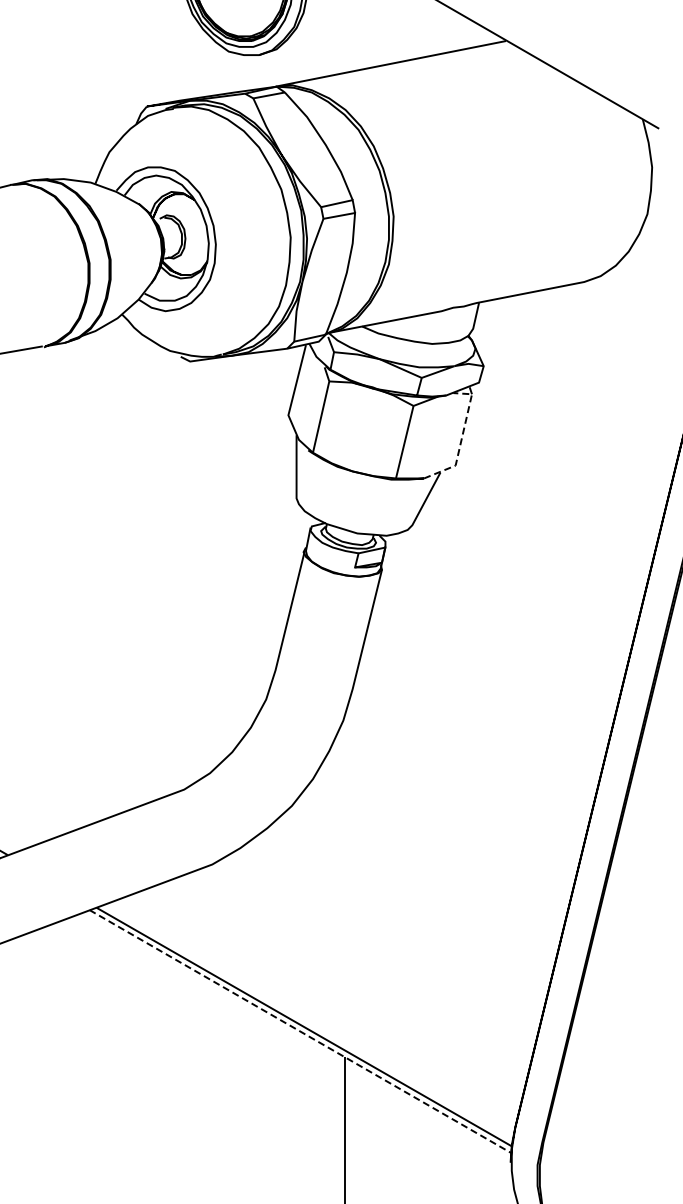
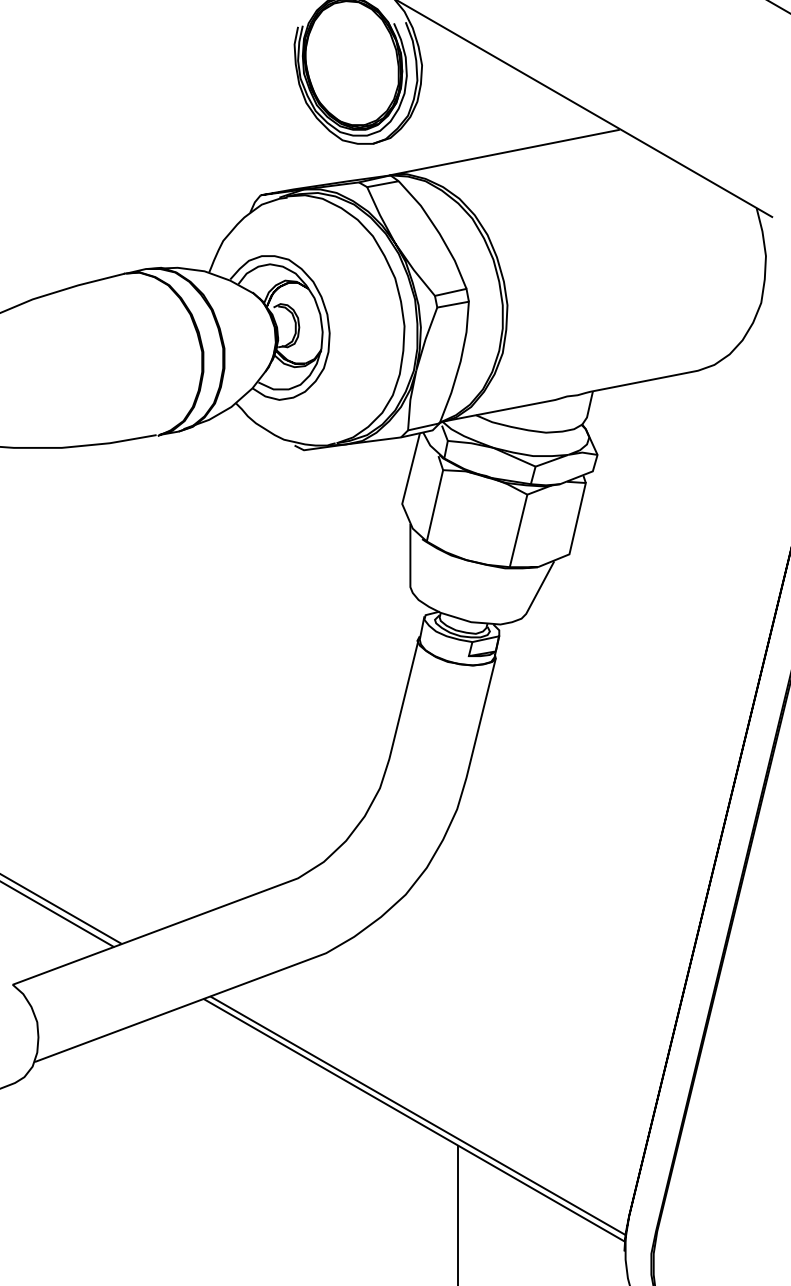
line: (461, 437) -> (575, 526), dashed -> solid
line: (300, 1031) -> (414, 1120), dashed -> solid

